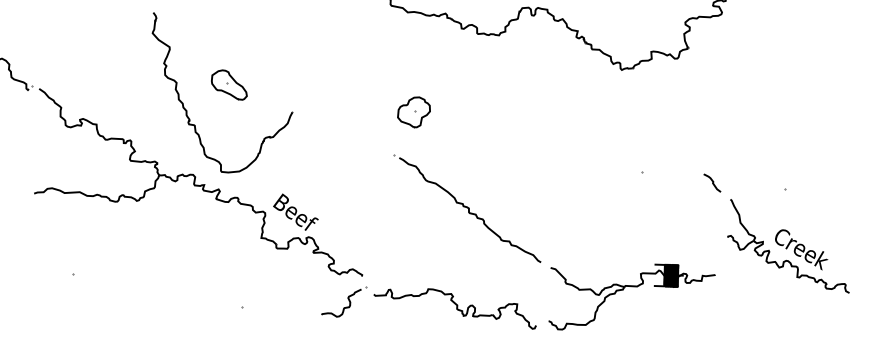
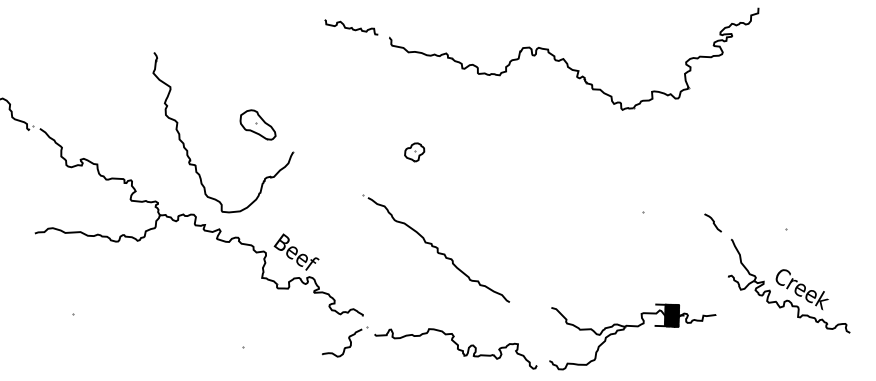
part: (228, 84) -> (257, 124), moved
part: (413, 112) -> (414, 152), size x0.6
part: (467, 208) -> (436, 248), moved

